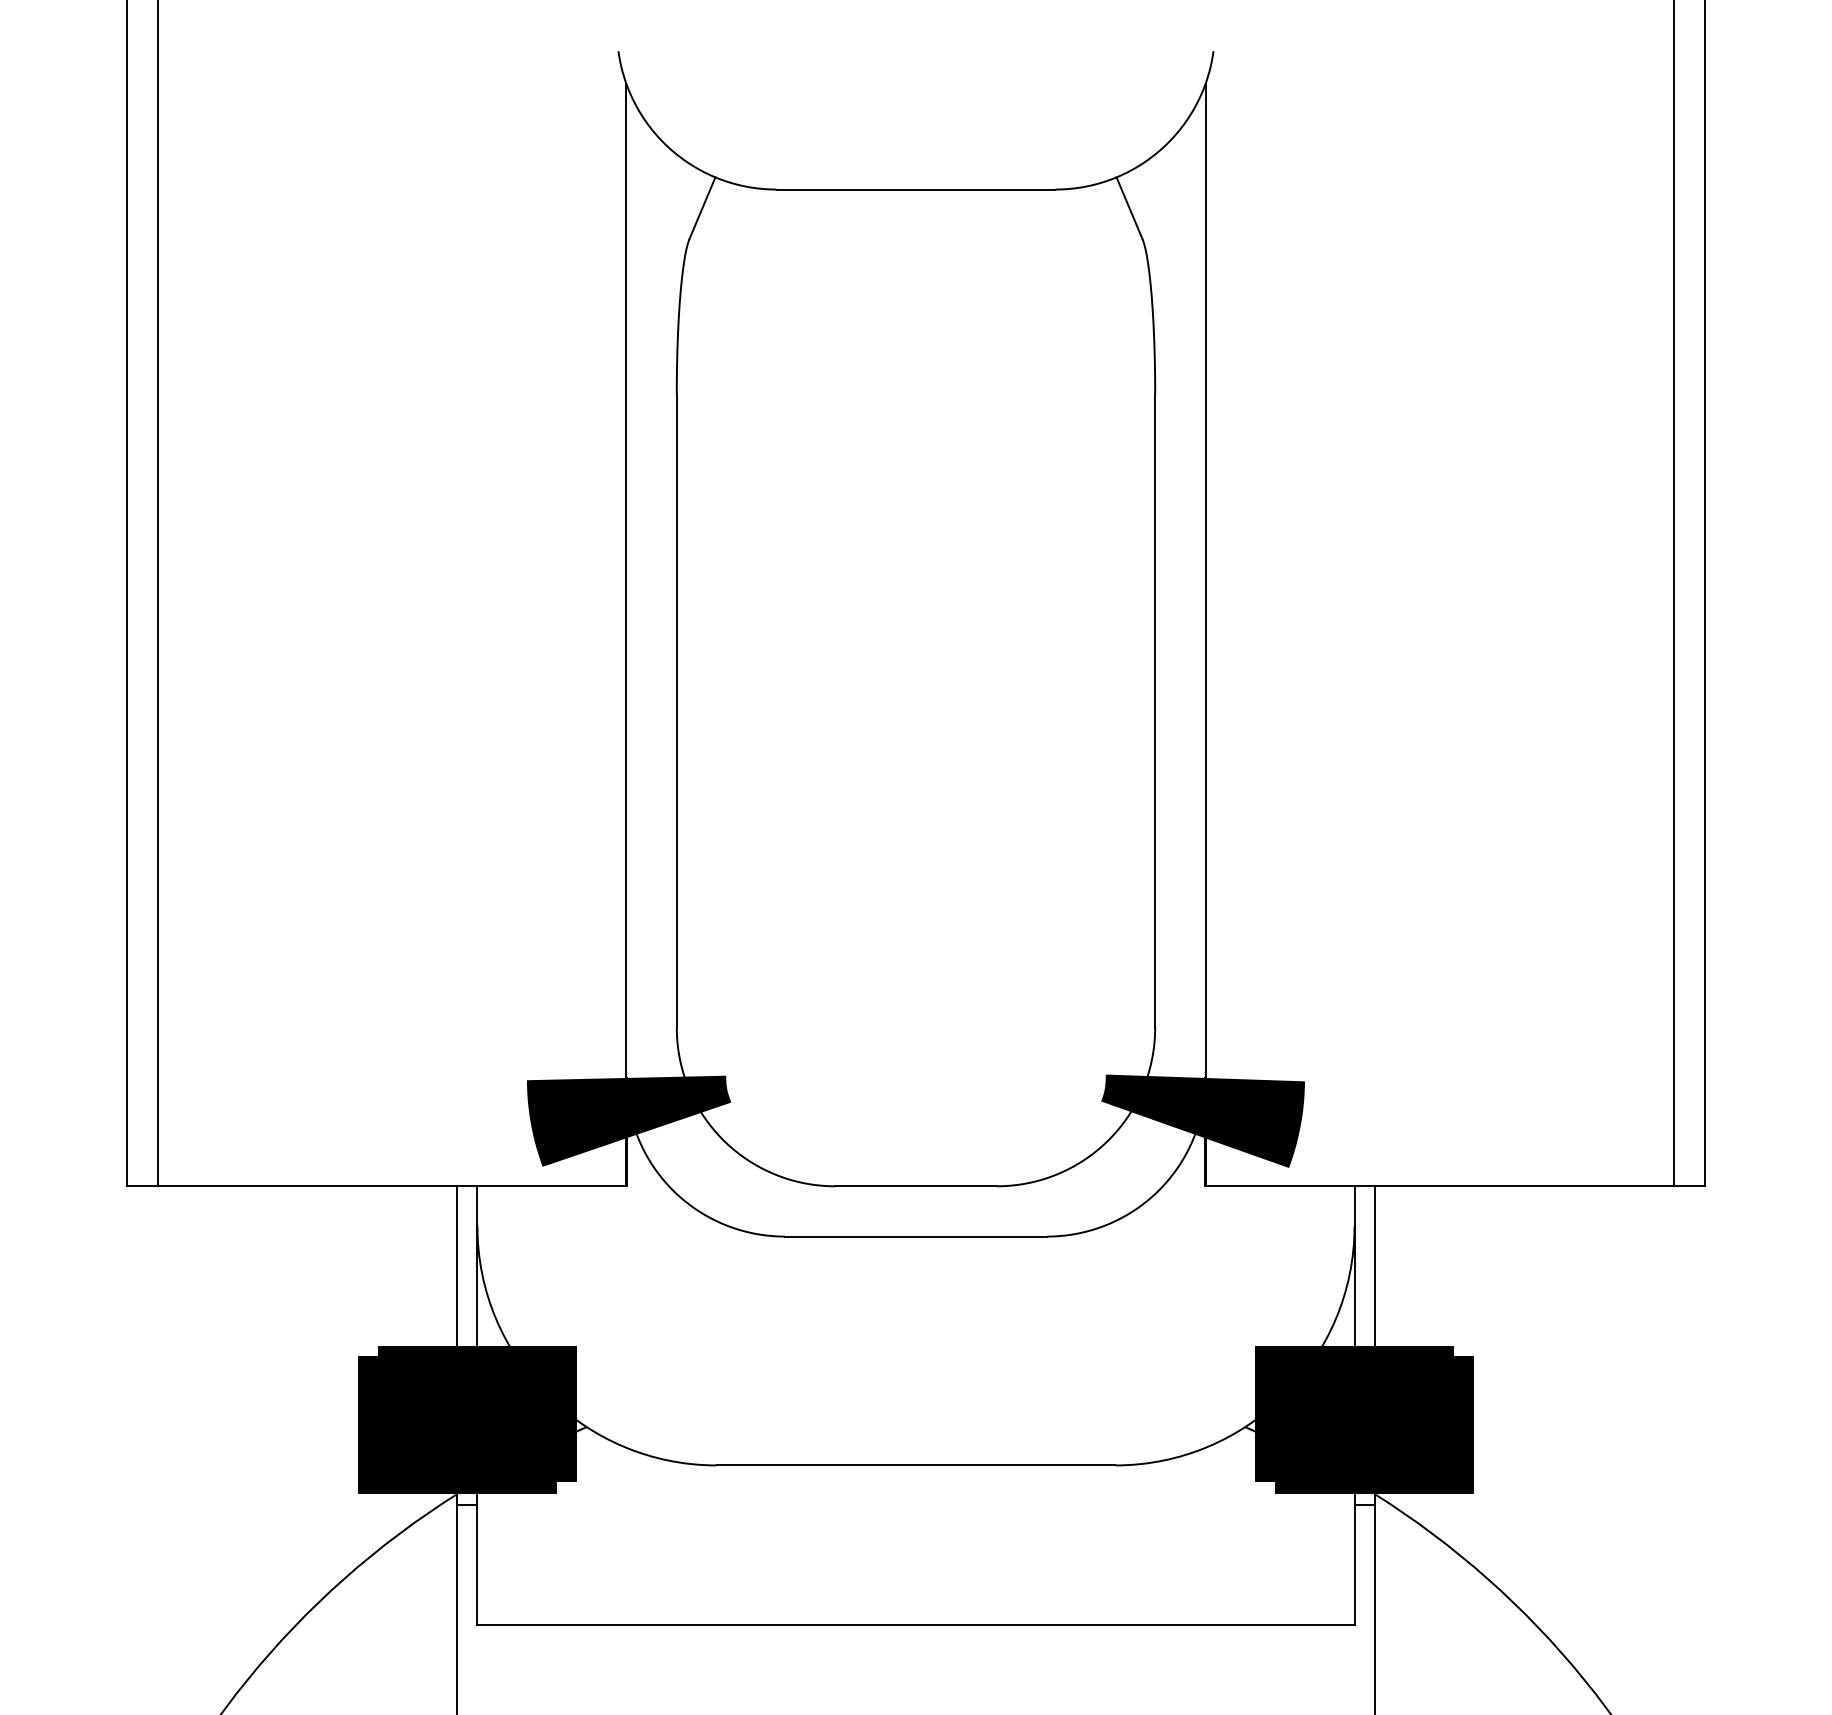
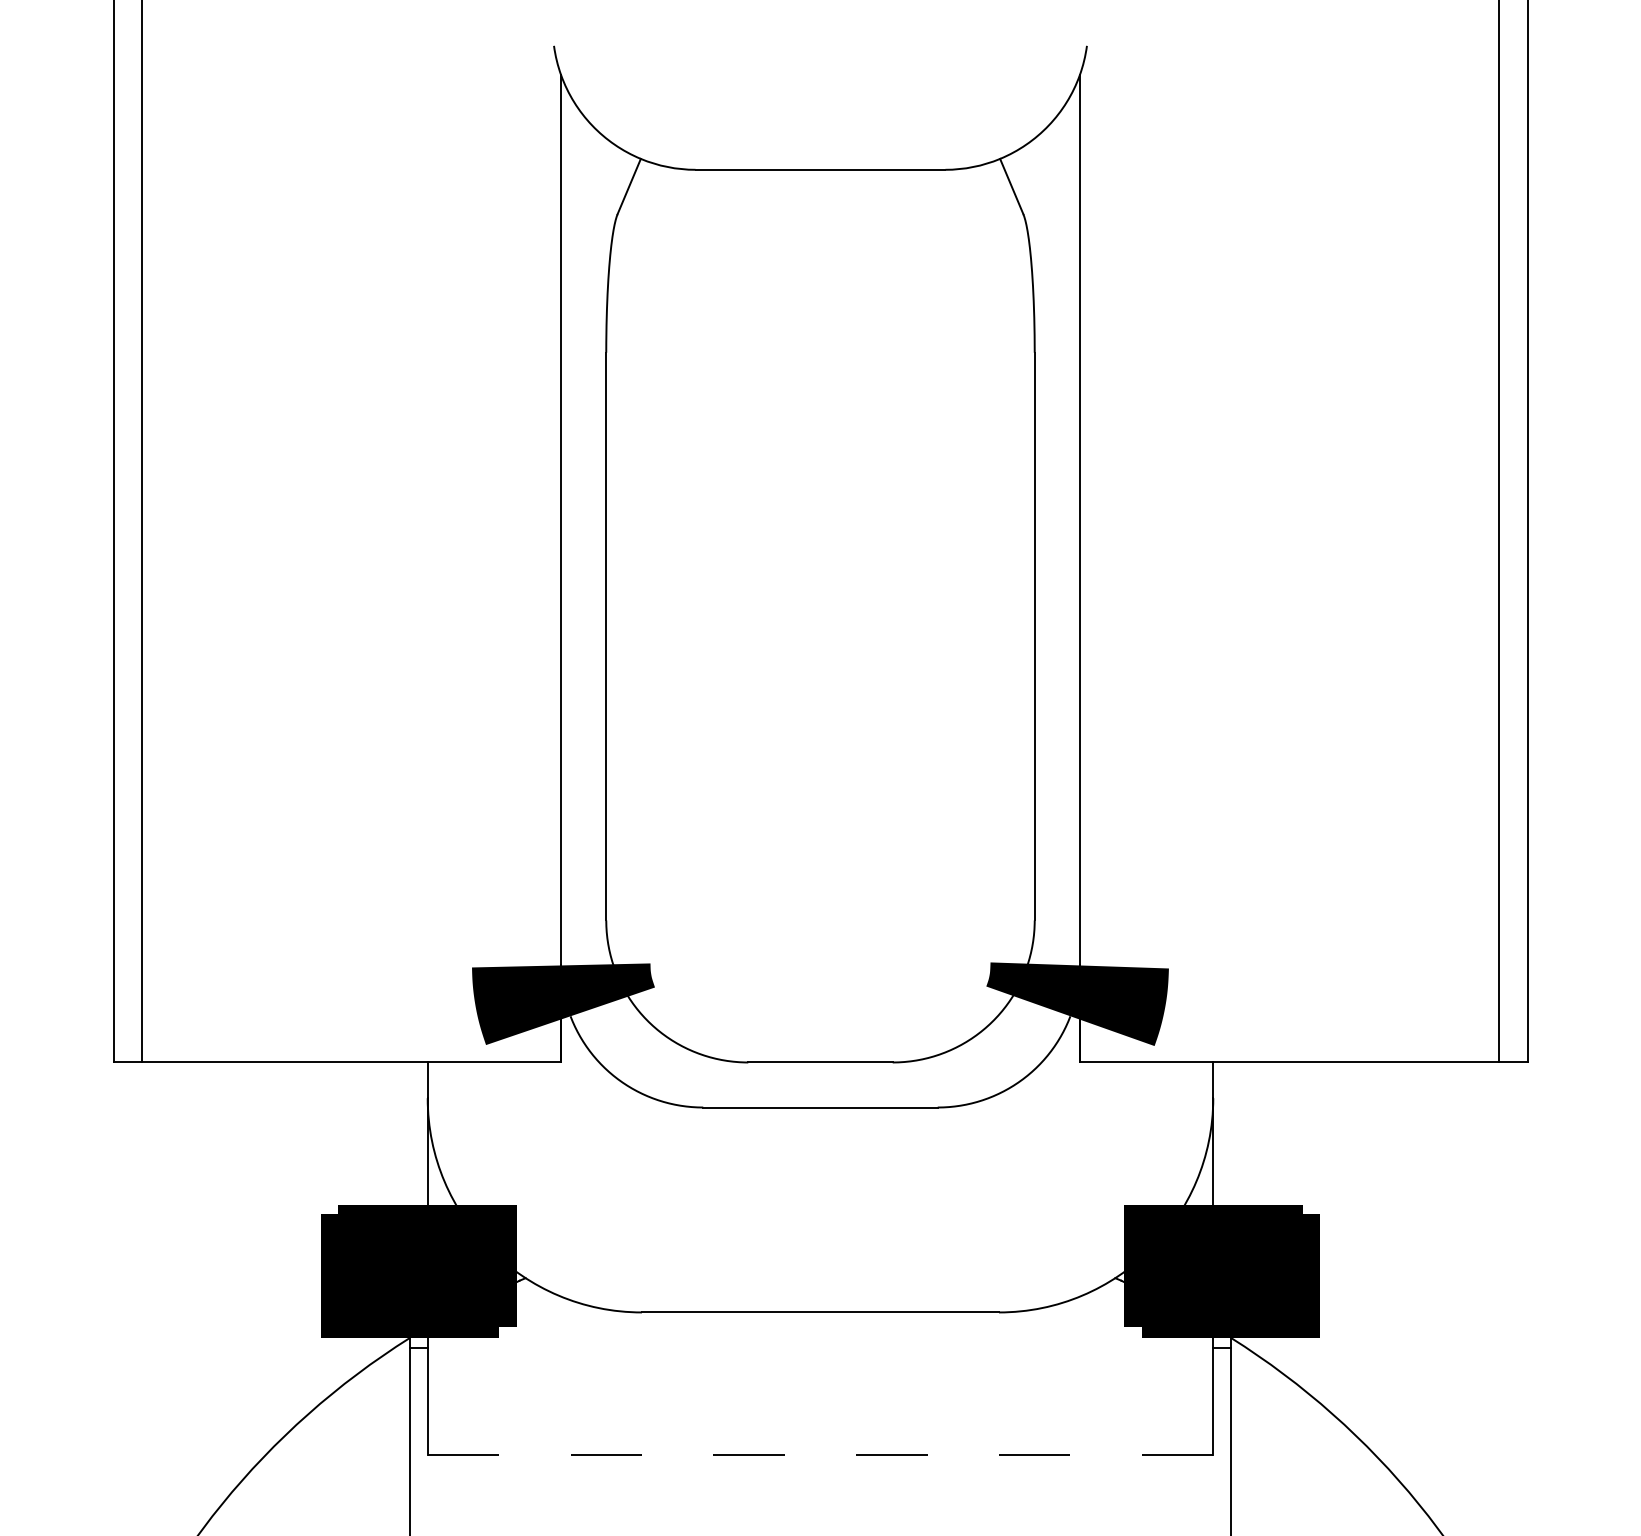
line: (457, 1271) -> (409, 1138), removed
line: (1374, 1271) -> (1231, 1138), removed
line: (916, 1625) -> (820, 1455), solid -> dashed

